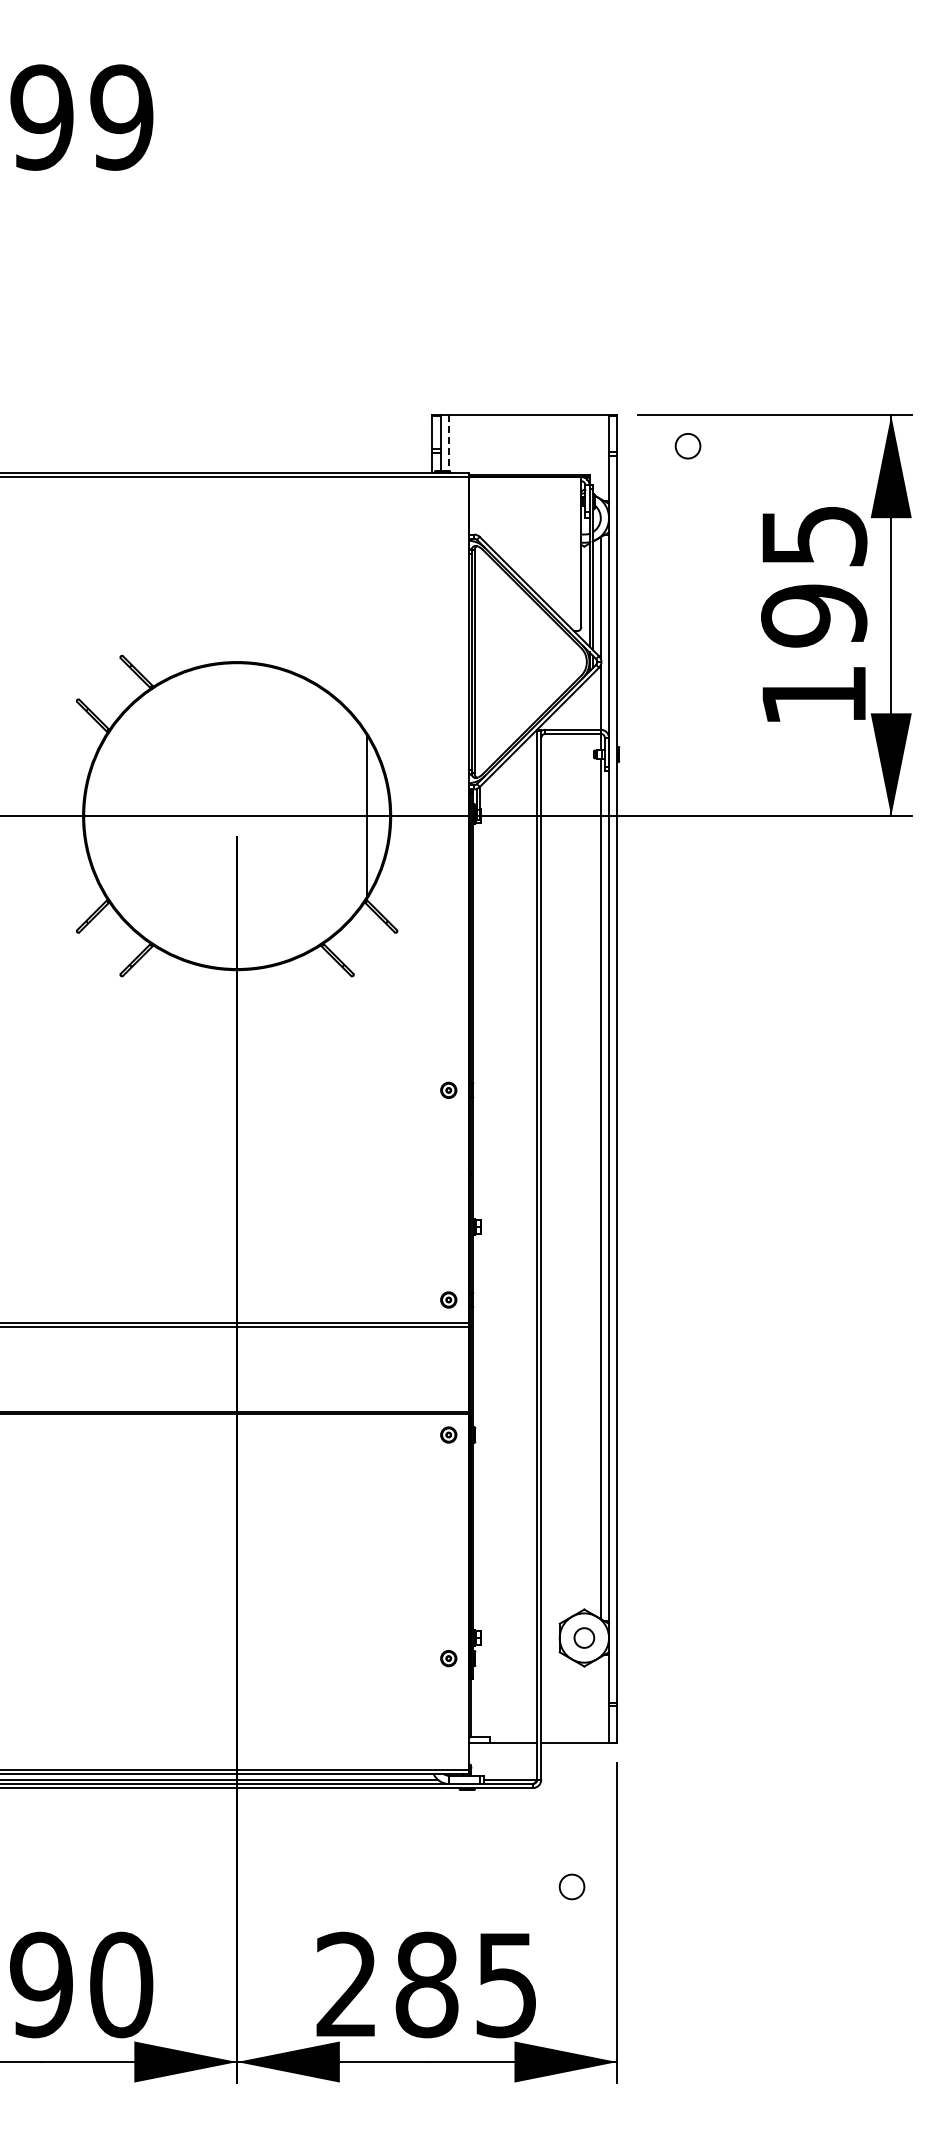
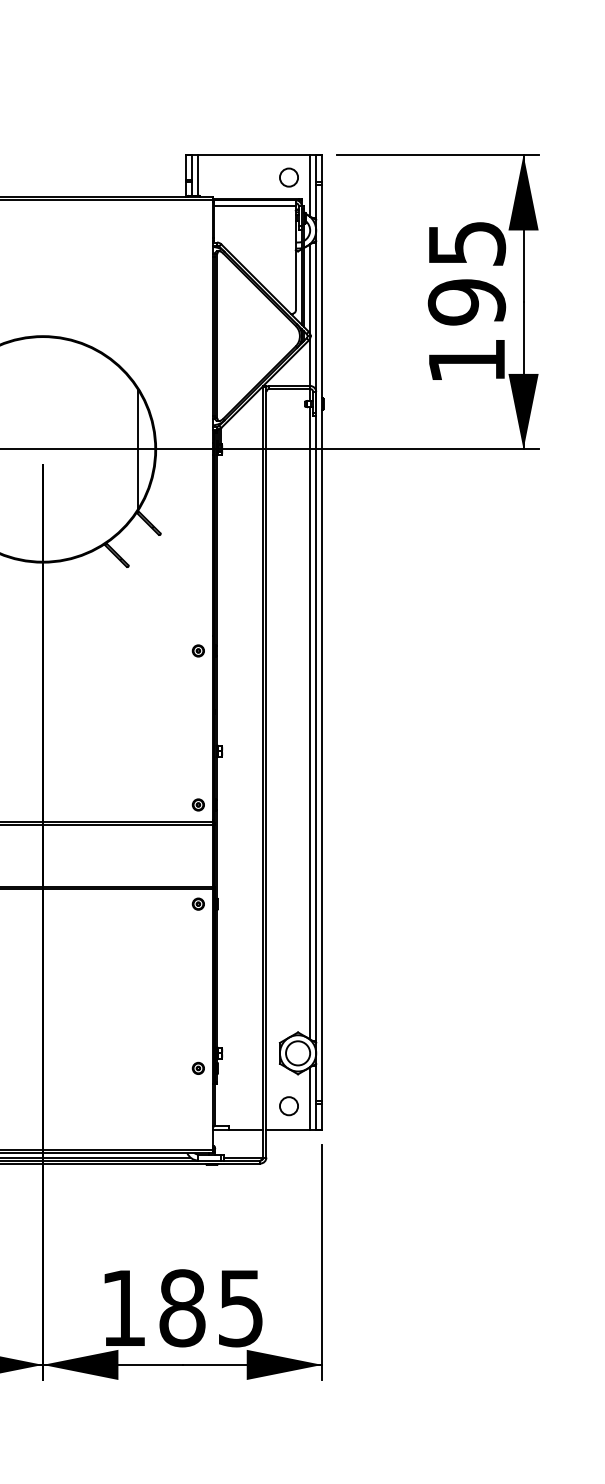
line: (448, 443) -> (198, 175), dashed -> solid
circle: (687, 446) -> (288, 177), moved
line: (600, 457) -> (309, 185), added
line: (525, 485) -> (254, 206), added
circle: (583, 1637) -> (297, 1052), size x1.67
line: (600, 1699) -> (309, 1098), added
circle: (571, 1886) -> (288, 1105), moved
text: (345, 1983) -> (122, 1307), 285 -> 185

